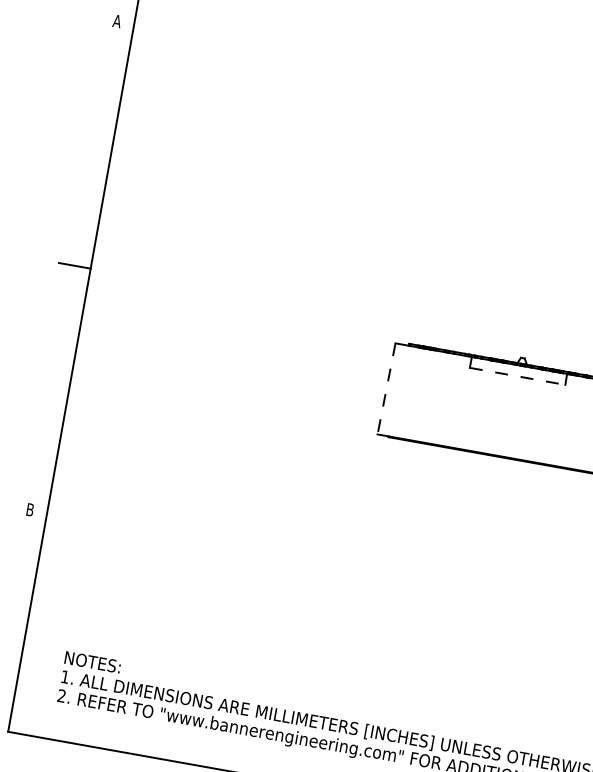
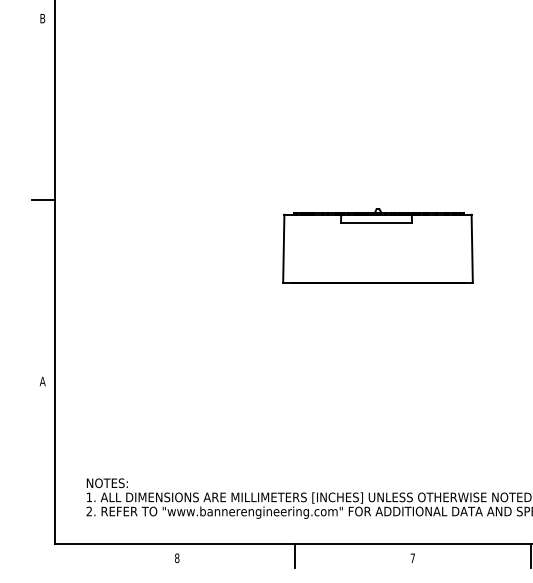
text: (116, 21) -> (42, 18), A -> B
line: (519, 376) -> (377, 222), dashed -> solid
line: (386, 388) -> (283, 248), dashed -> solid
text: (29, 509) -> (42, 381), B -> A

